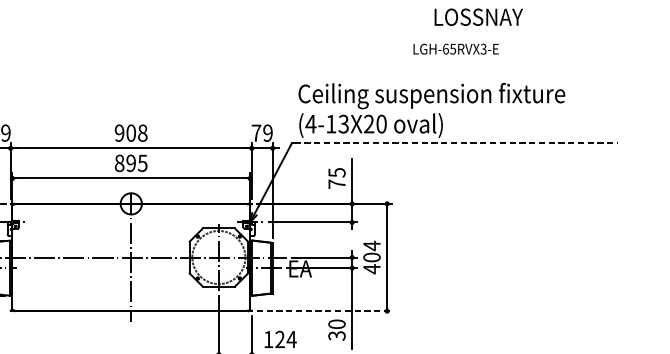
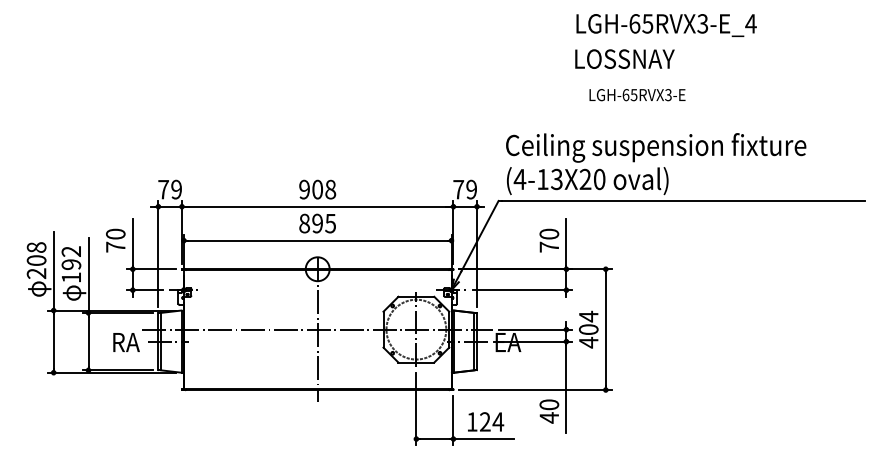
text: (478, 16) -> (624, 58), moved
text: (456, 49) -> (637, 95), moved
line: (456, 142) -> (683, 200), dashed -> solid
text: (337, 172) -> (549, 233), 75 -> 70
line: (324, 311) -> (535, 390), dashed -> solid
text: (337, 335) -> (549, 417), 30 -> 40

